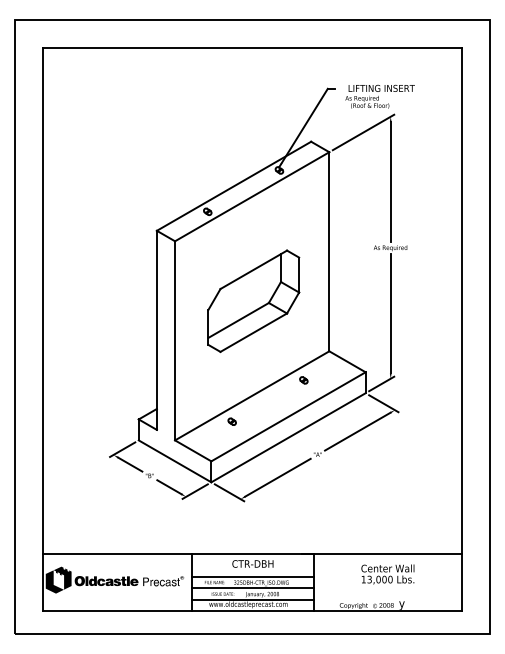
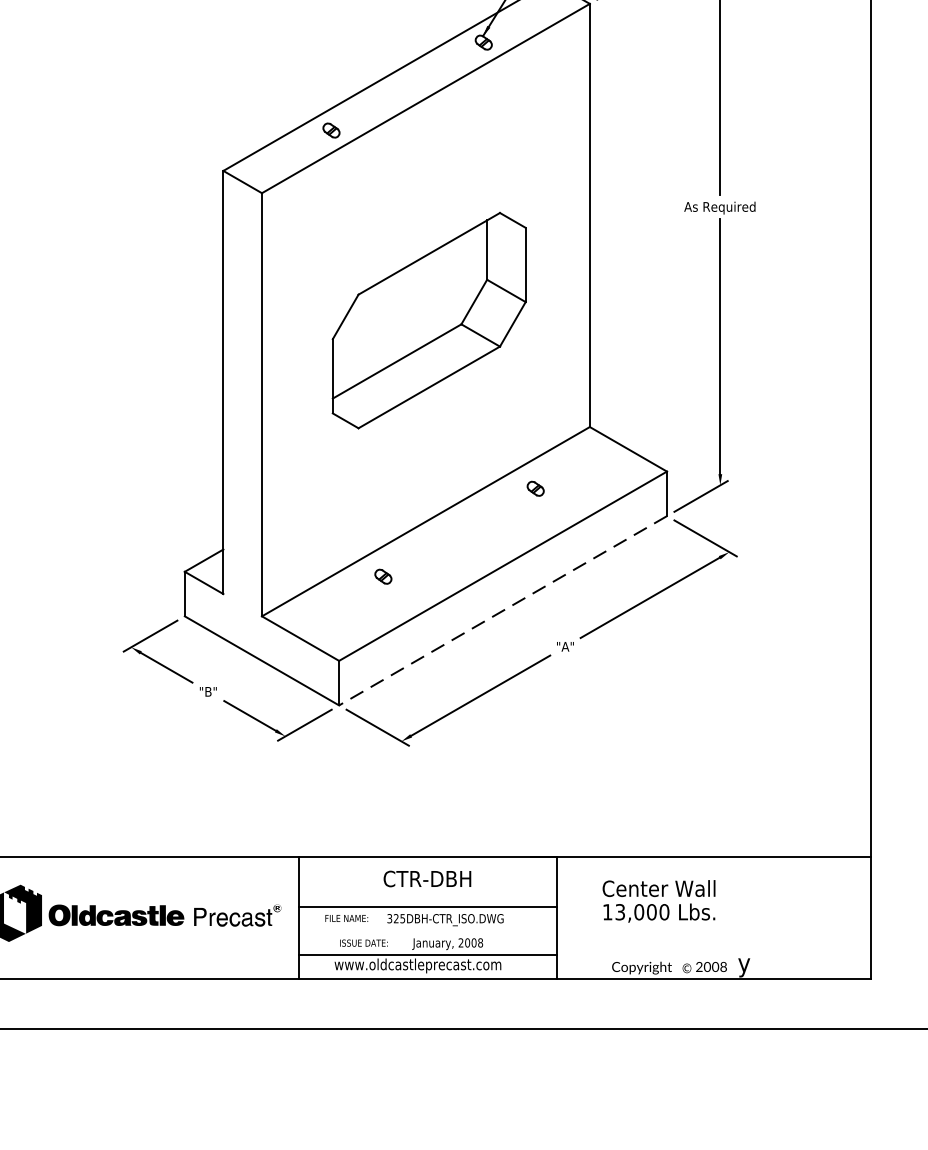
line: (288, 438) -> (503, 612), solid -> dashed
text: (387, 574) -> (658, 901), moved
line: (252, 588) -> (426, 931), removed

